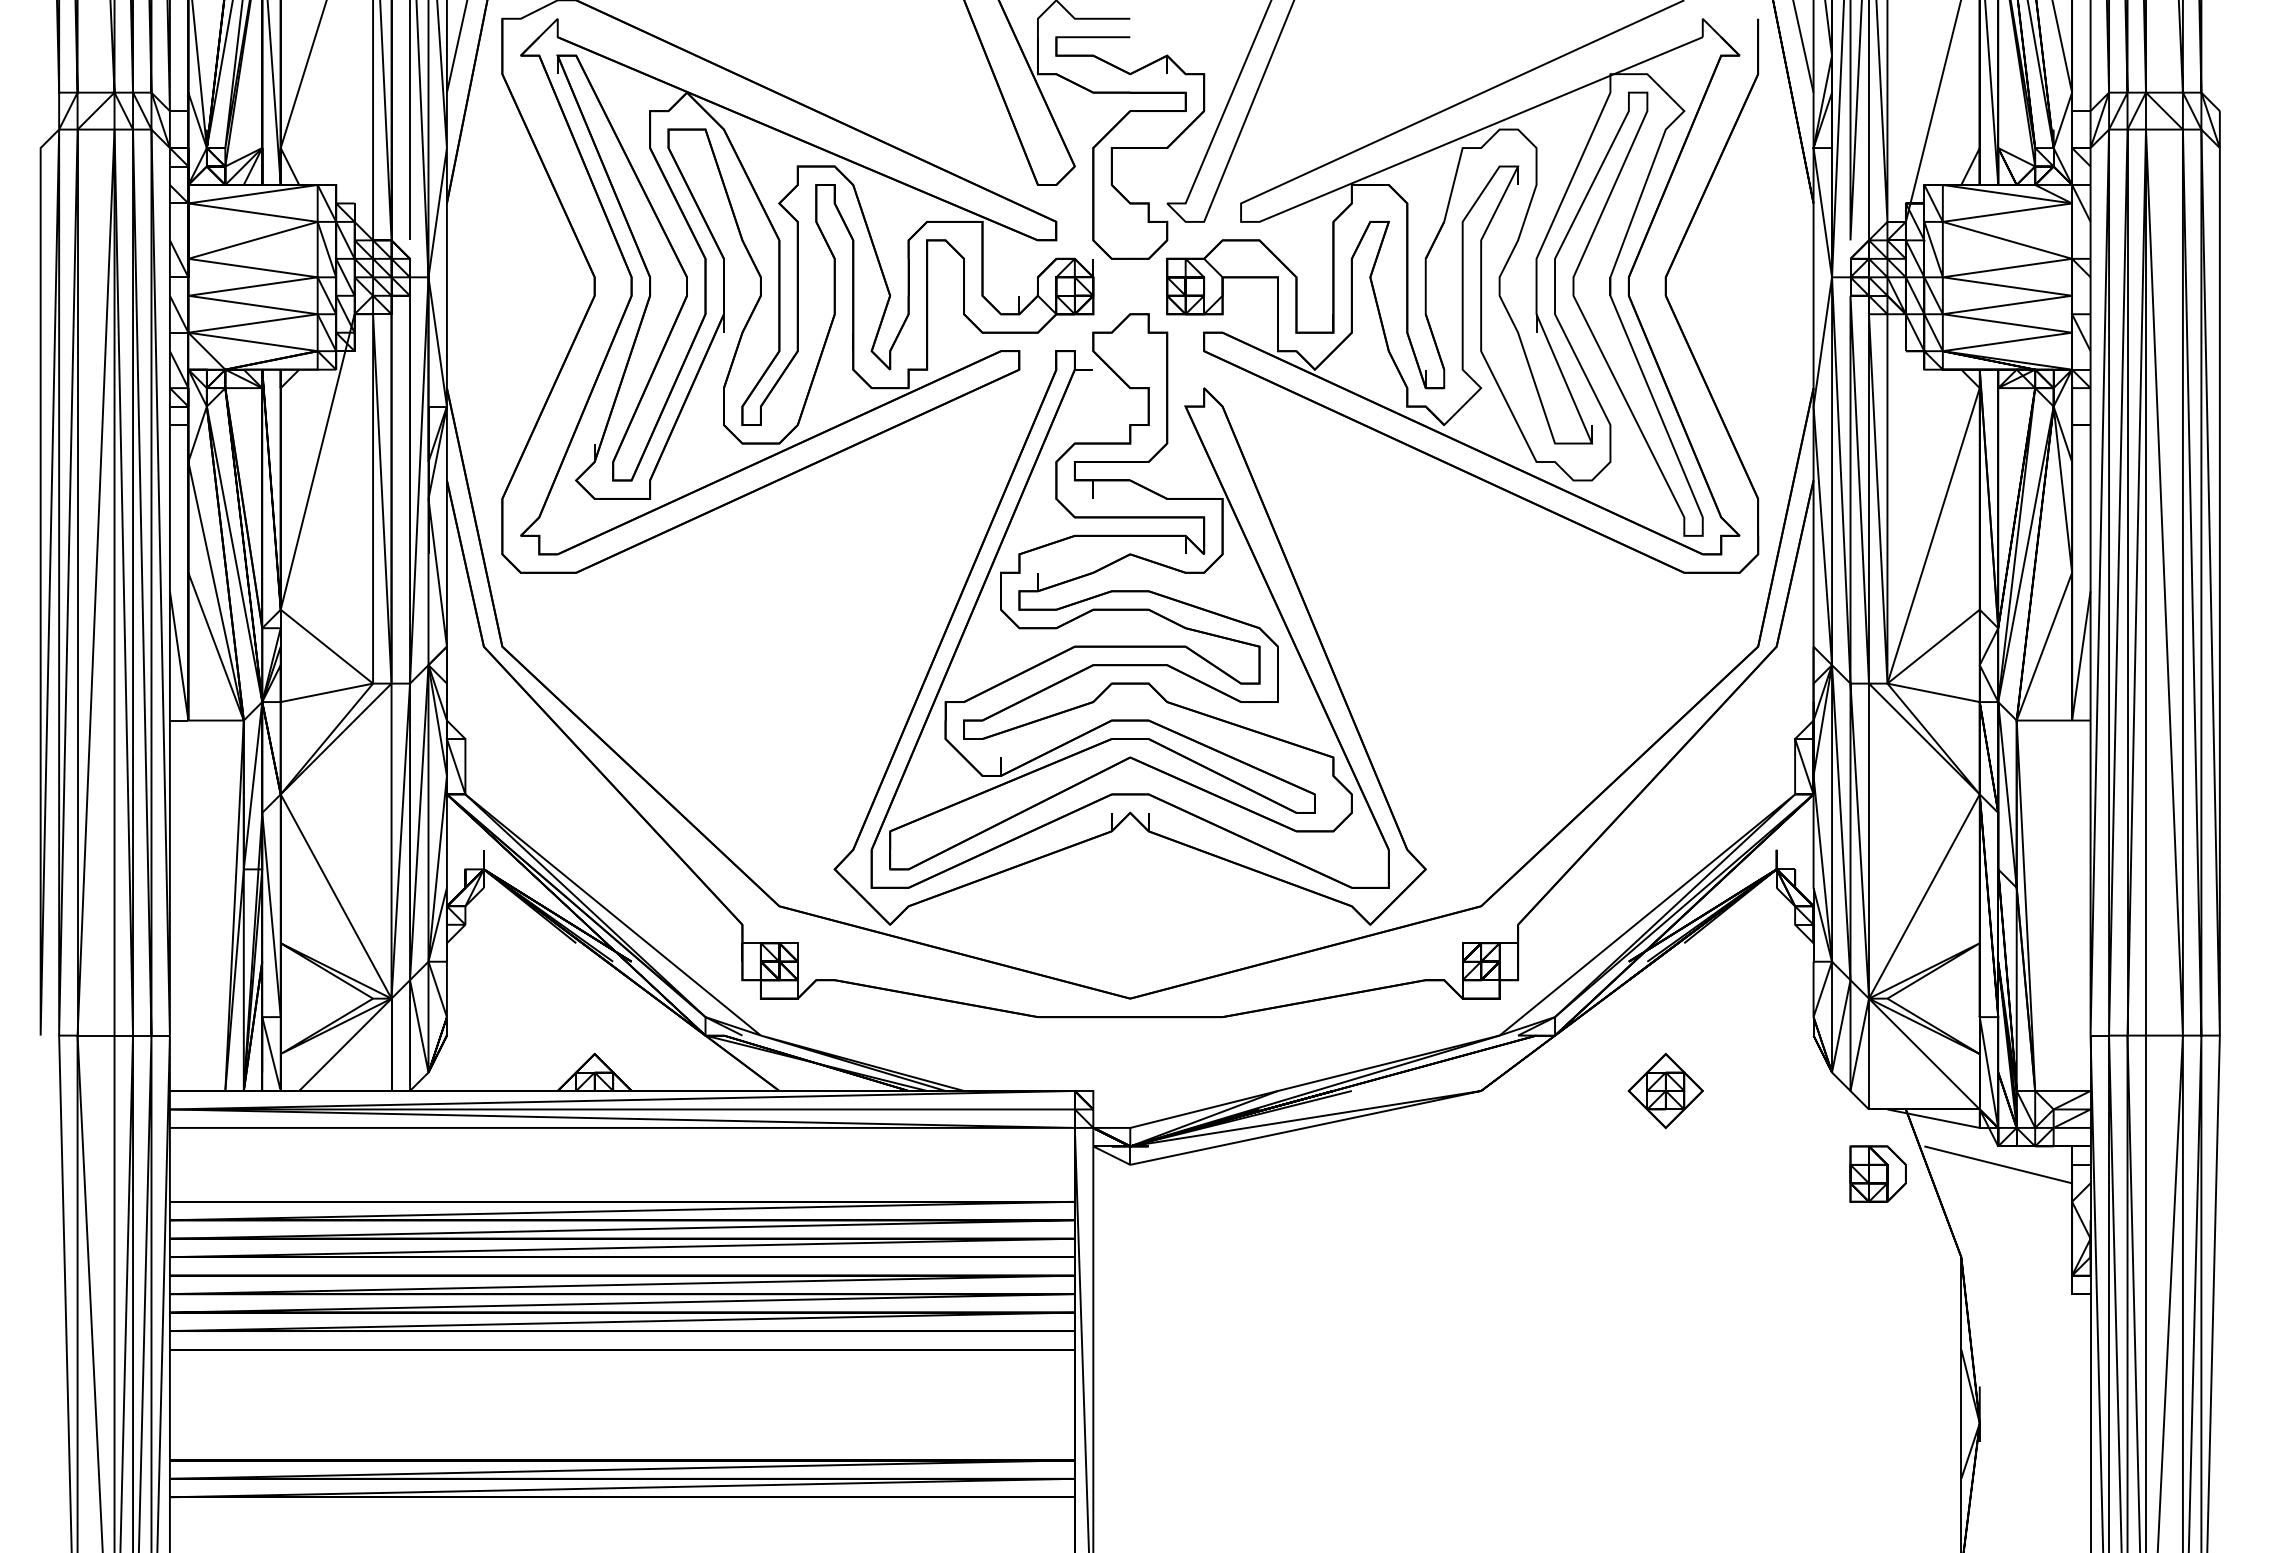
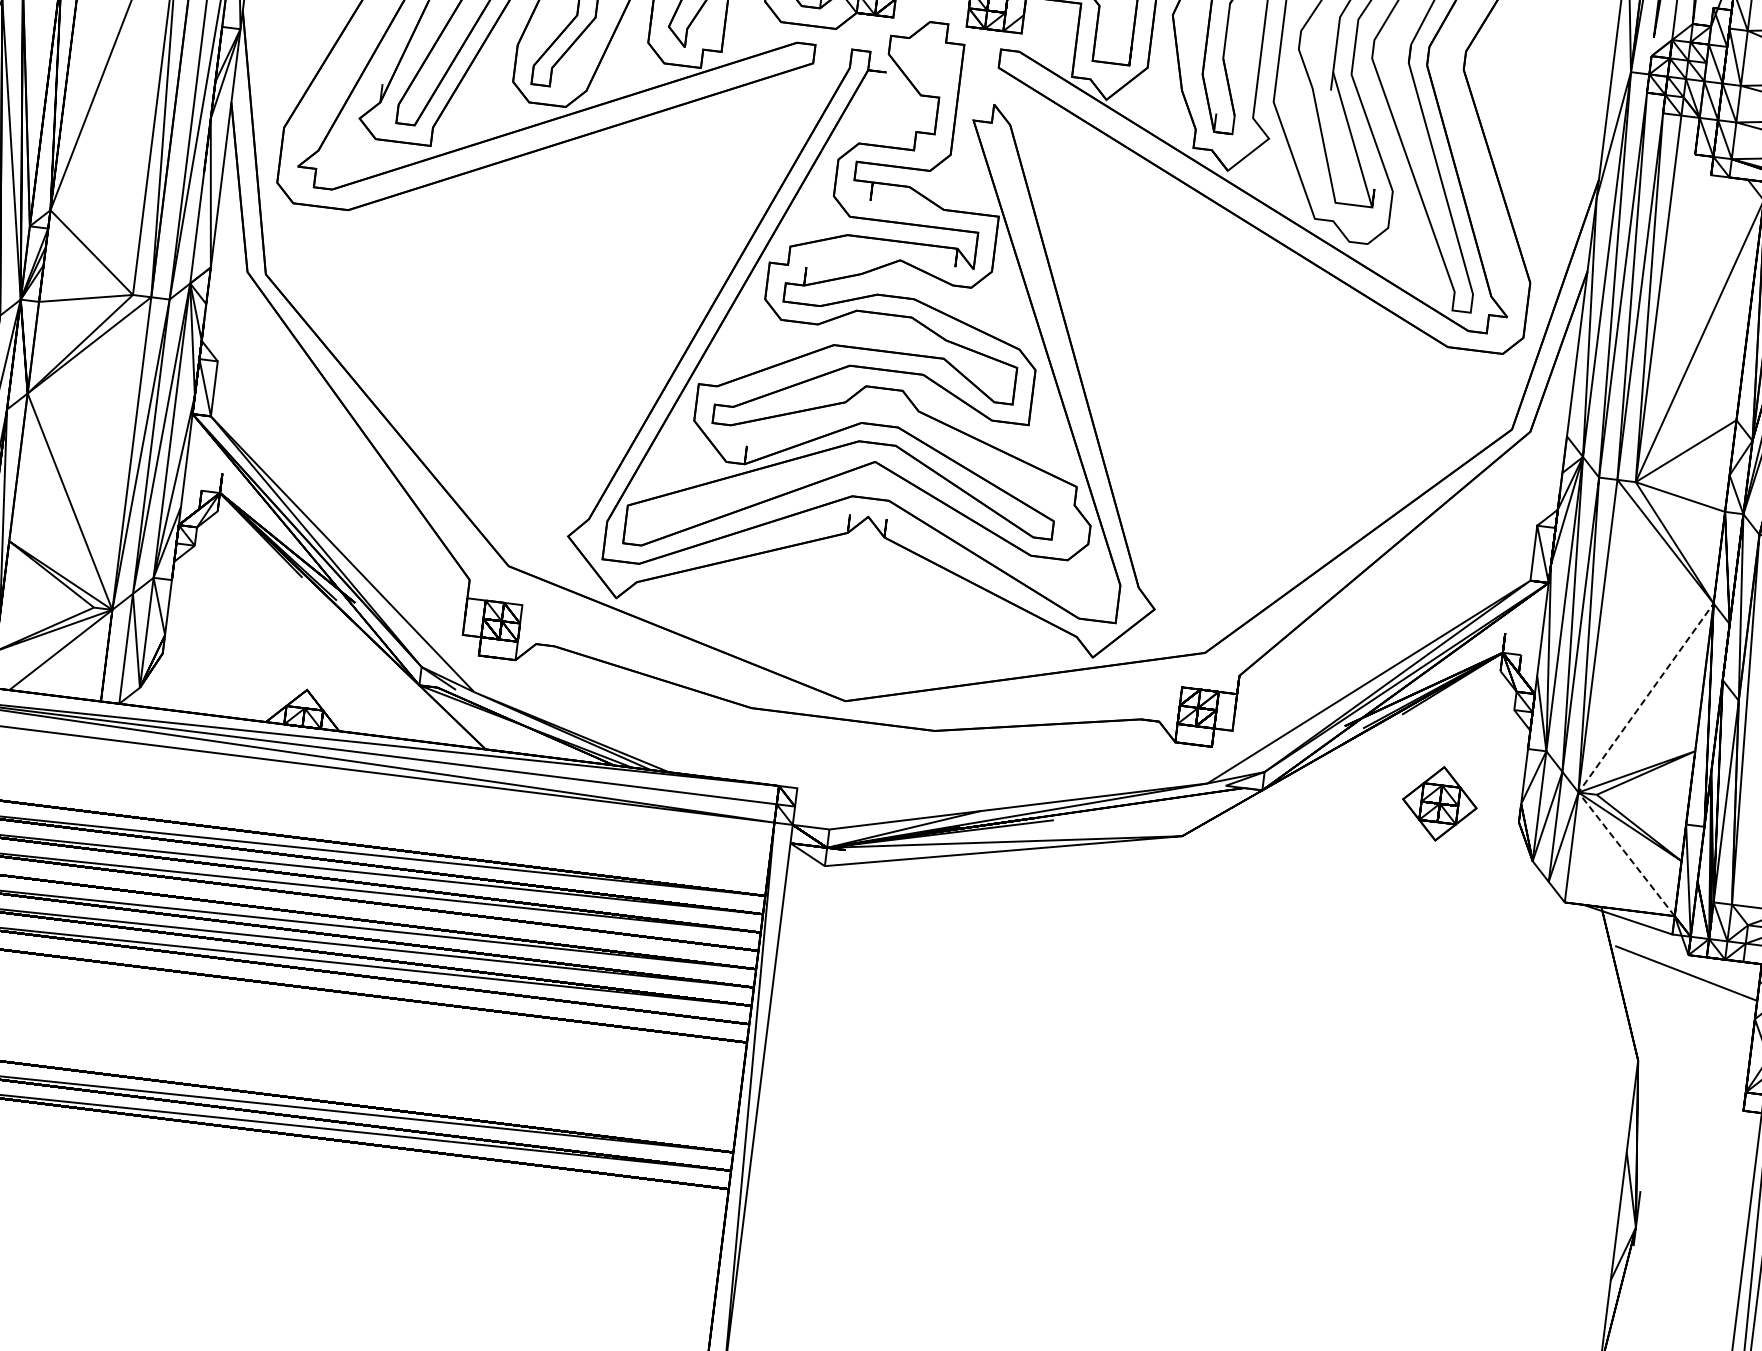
line: (1887, 965) -> (1600, 761), solid -> dashed
part: (1665, 1090) -> (1439, 803), moved
part: (1877, 1173) -> (1565, 967), removed

